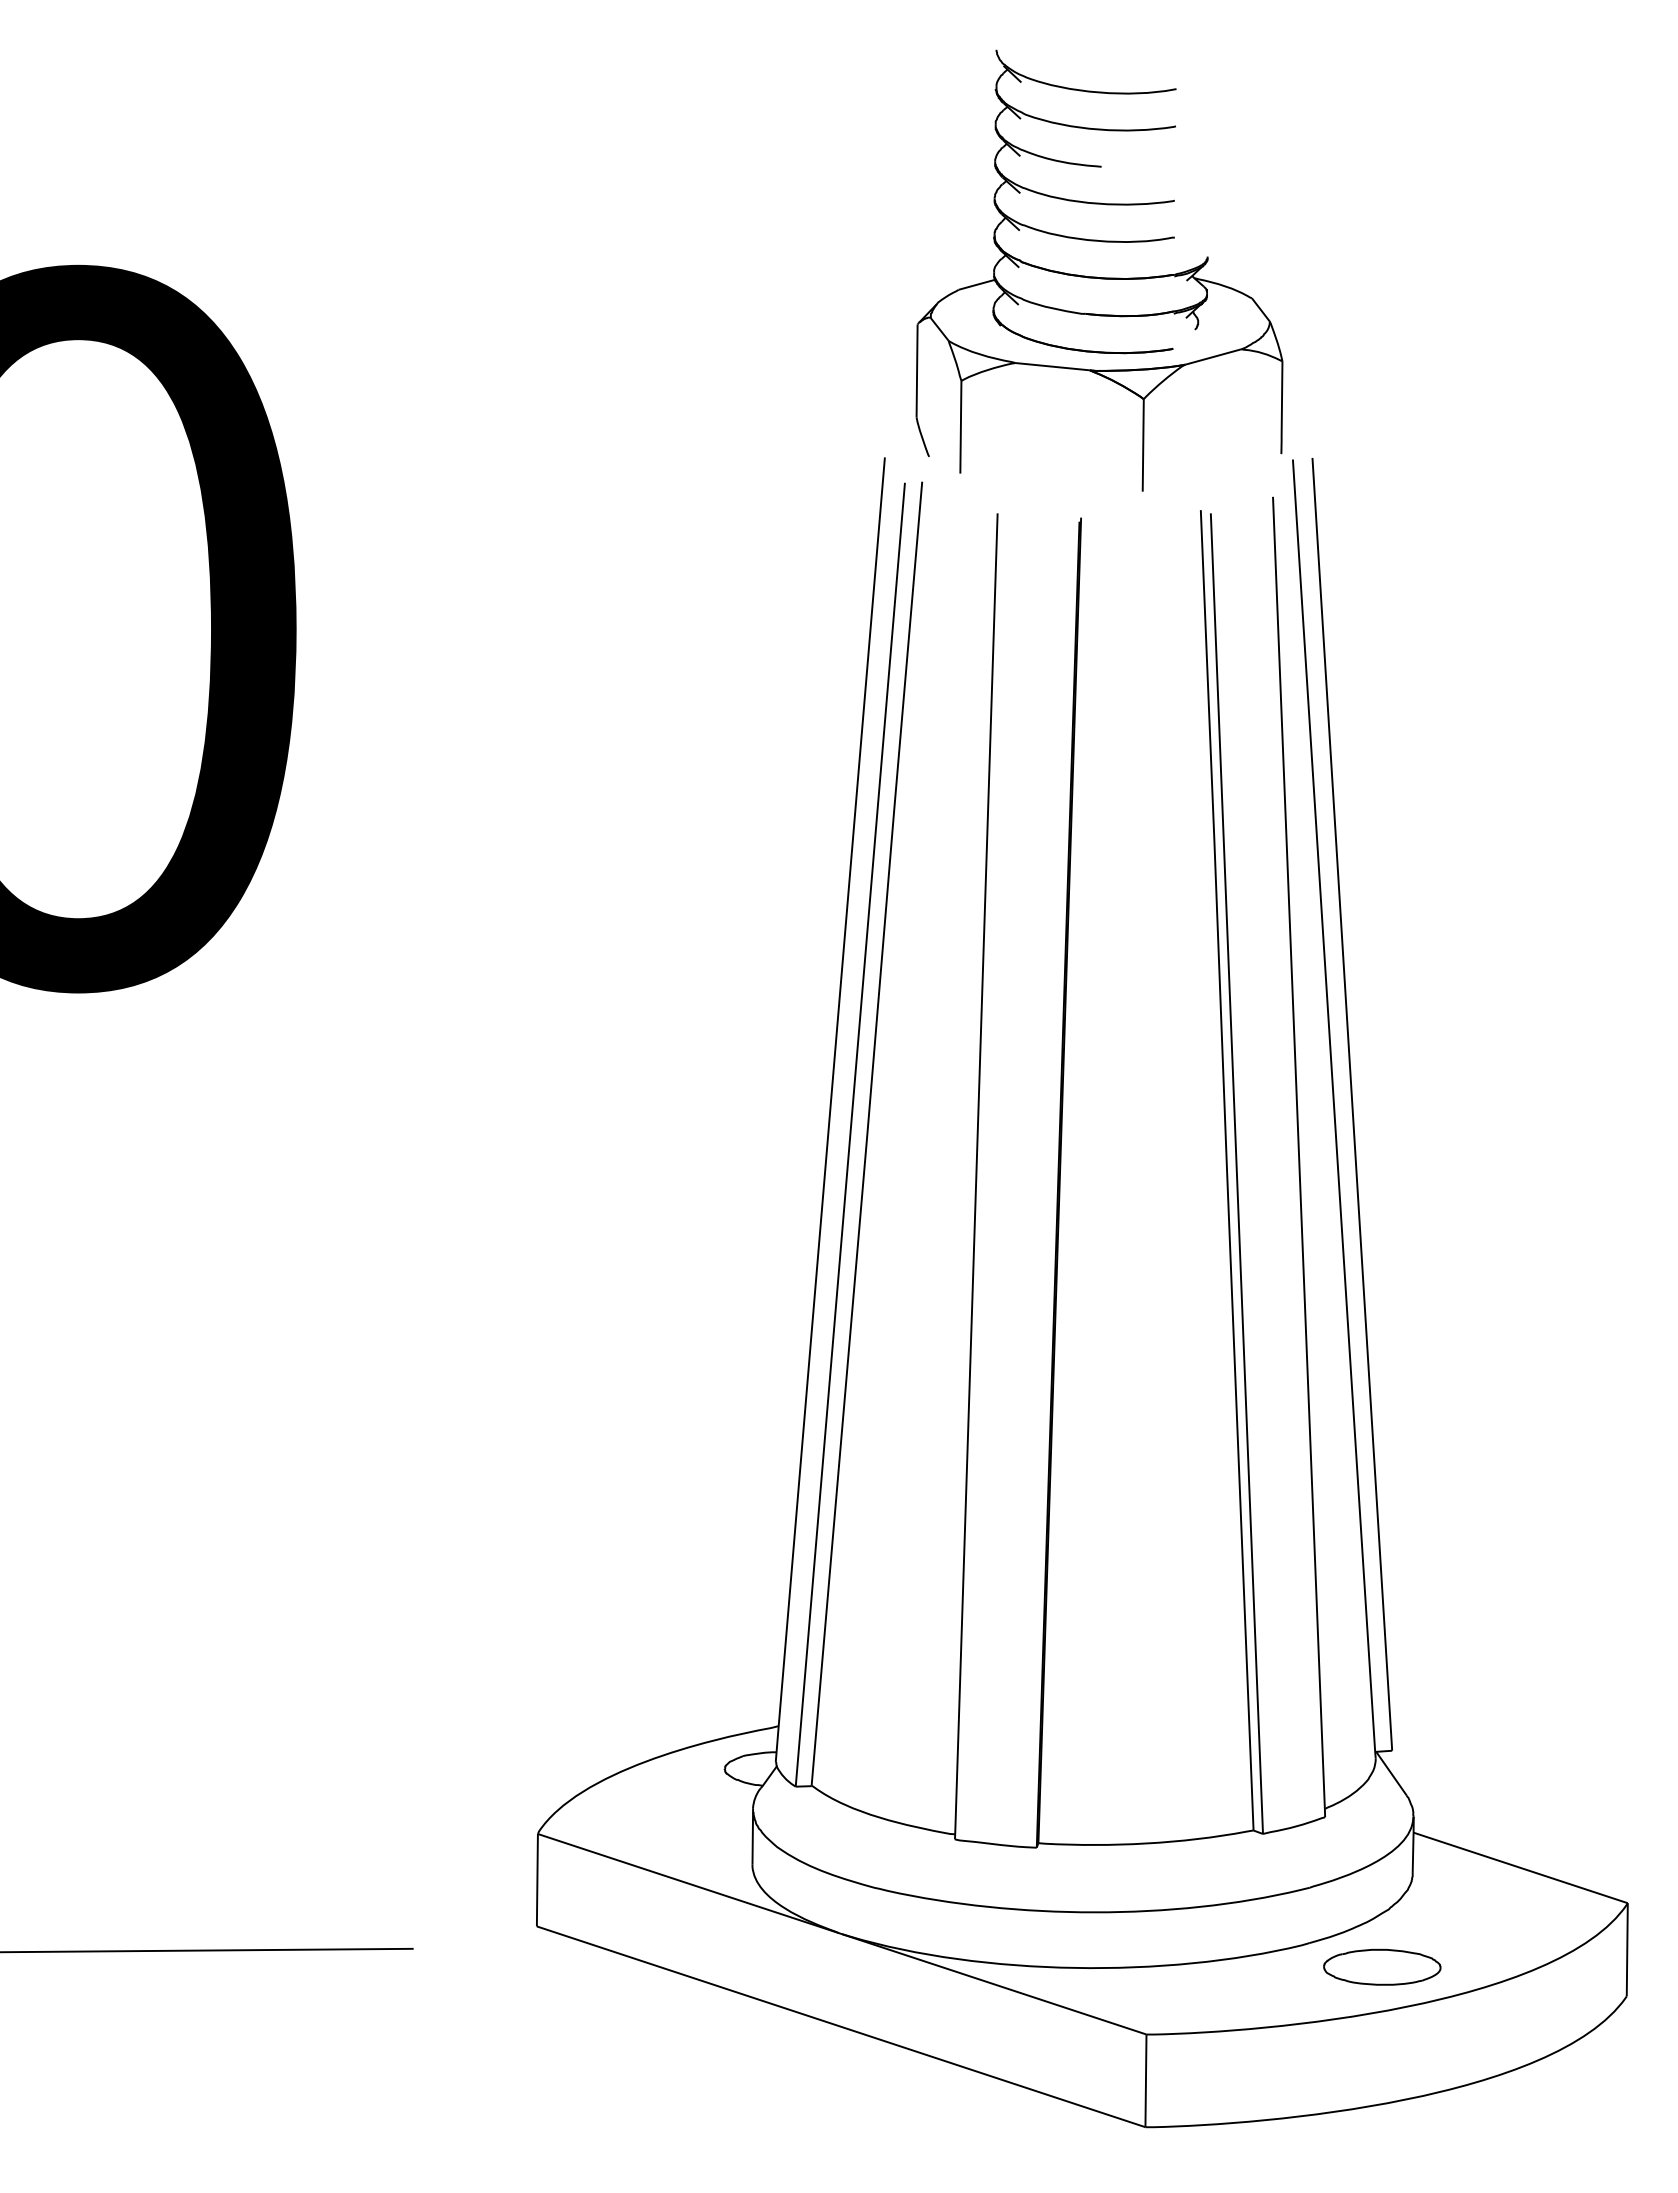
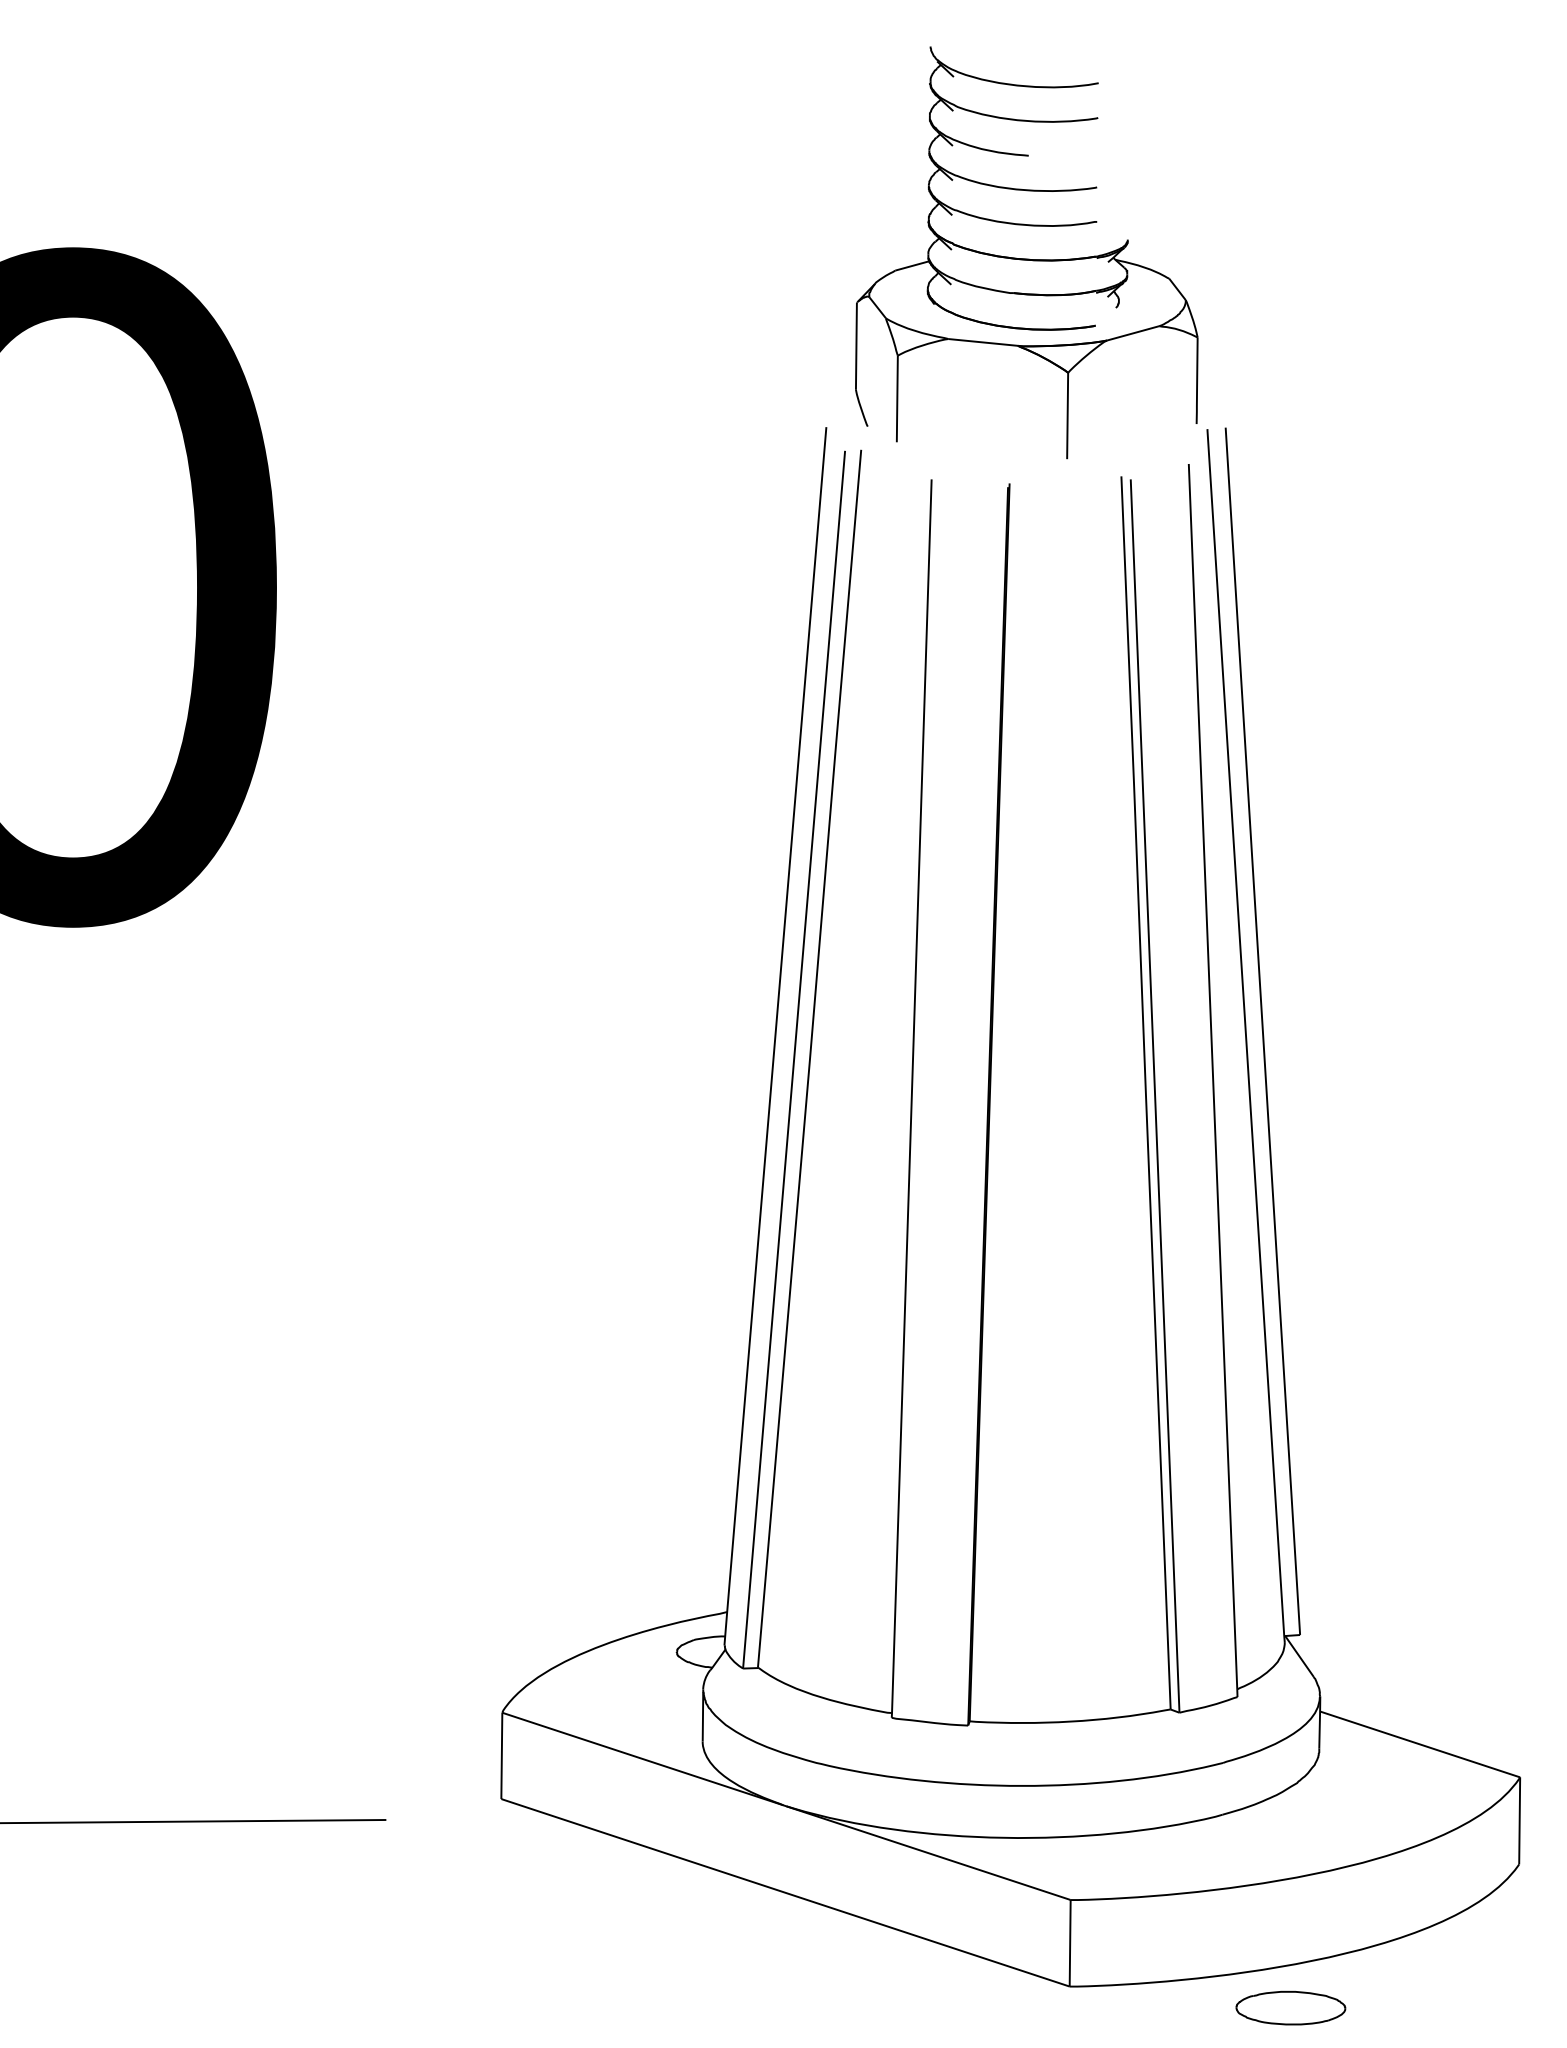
part: (1382, 1966) -> (1291, 2007), moved

